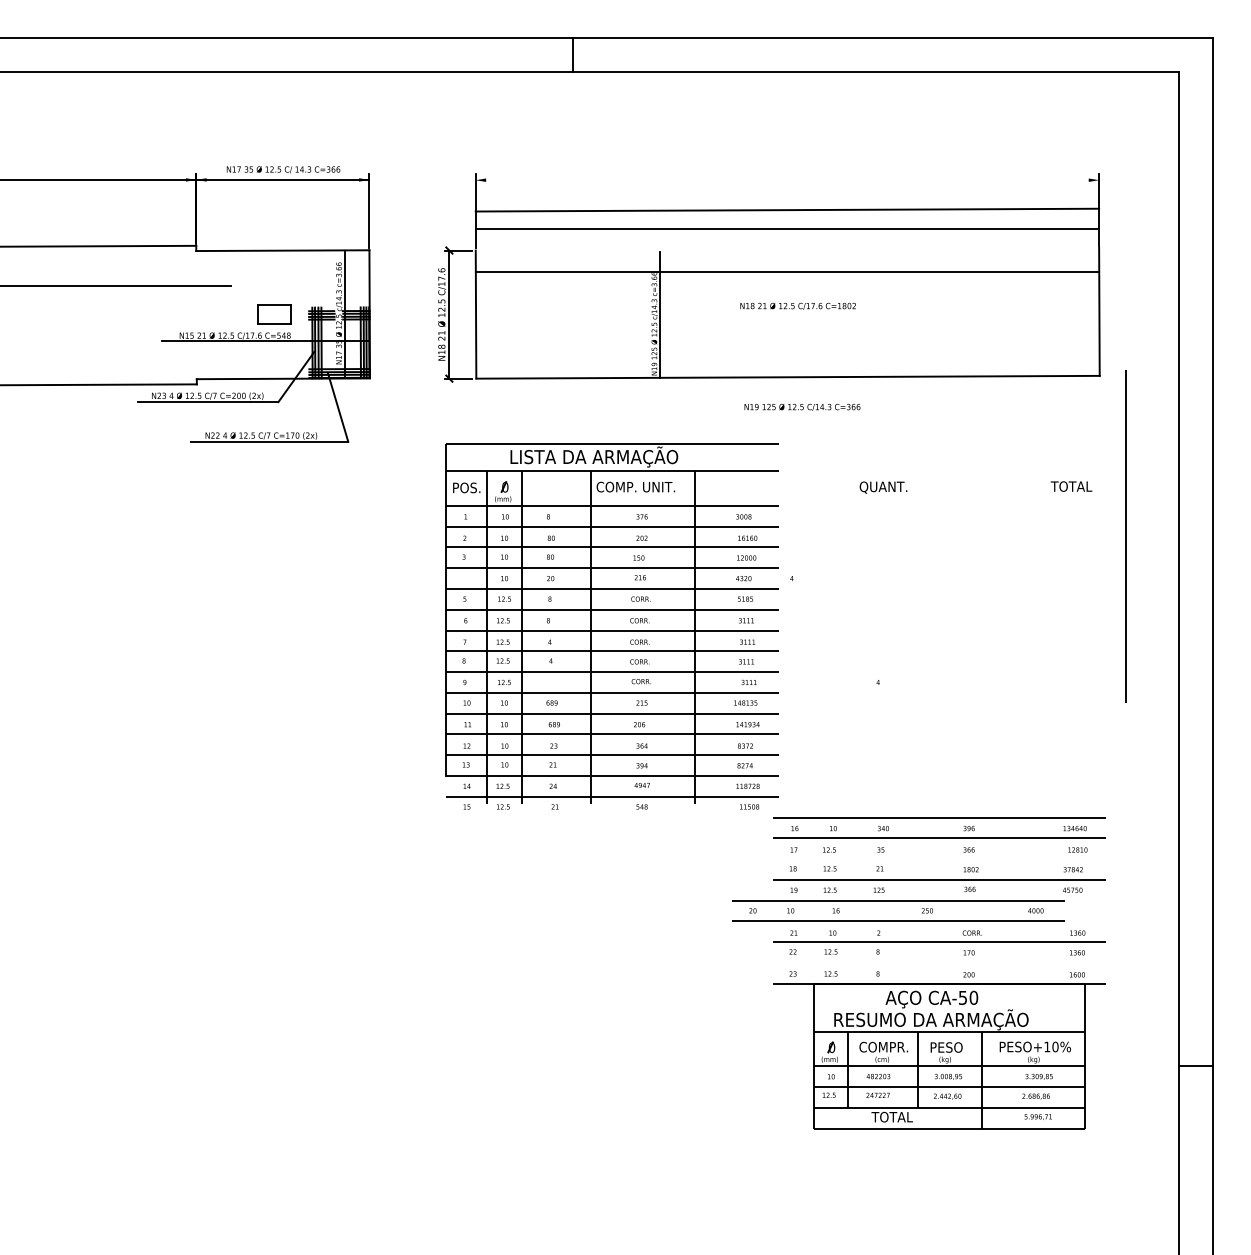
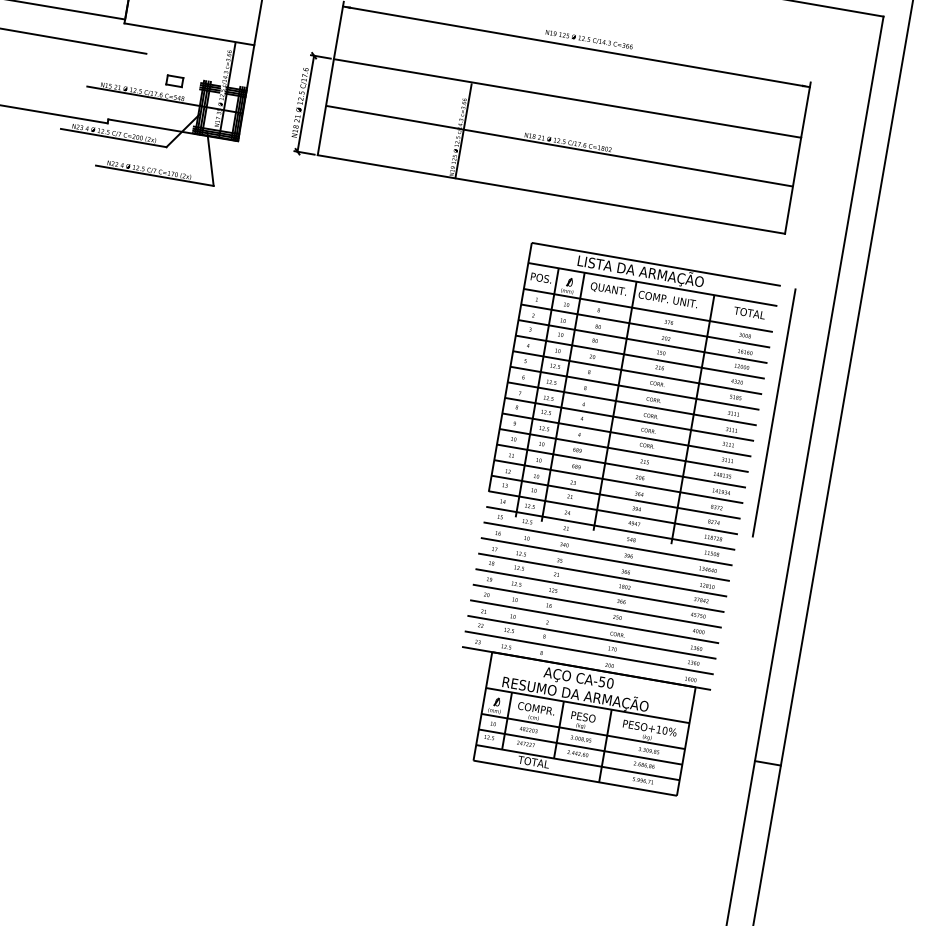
line: (787, 209) -> (567, 97), moved
line: (787, 229) -> (576, 47), moved
line: (787, 271) -> (559, 145), moved
part: (274, 314) -> (174, 81), size x0.62
text: (802, 406) -> (589, 39), moved
line: (1125, 536) -> (773, 412), moved
part: (611, 626) -> (631, 400), moved
line: (949, 859) -> (609, 576), added
part: (898, 901) -> (597, 606), moved
line: (949, 963) -> (596, 654), added

